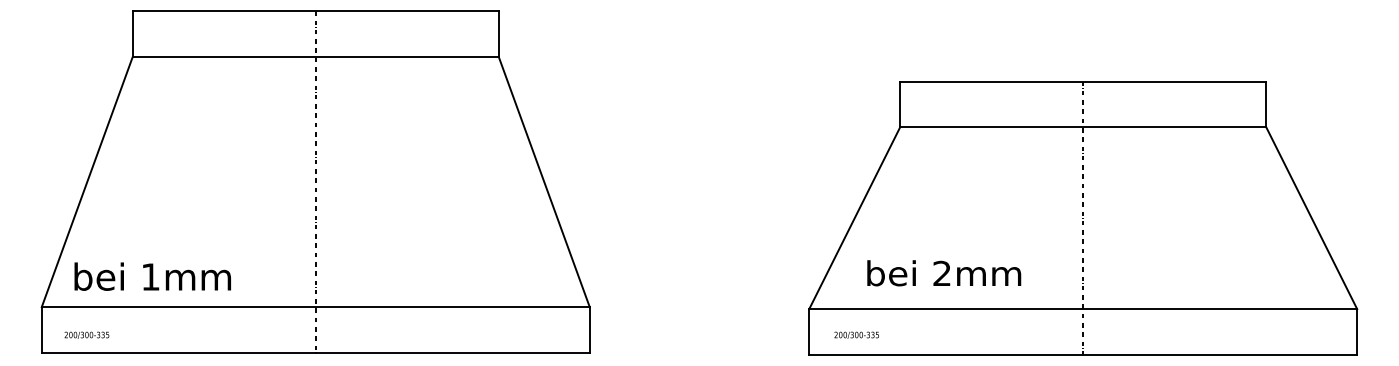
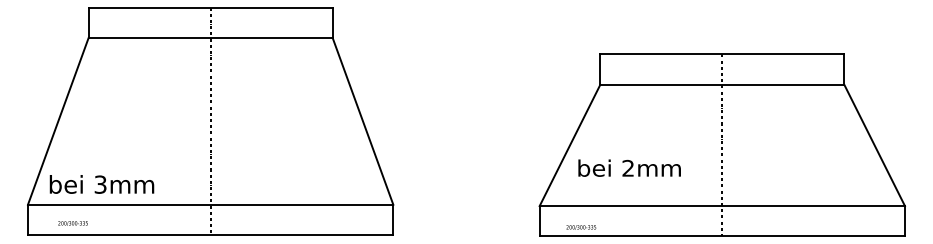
text: (943, 272) -> (629, 167), moved
text: (150, 276) -> (100, 184), 1mm -> 3mm
text: (86, 335) -> (72, 223), moved
text: (856, 335) -> (581, 227), moved

